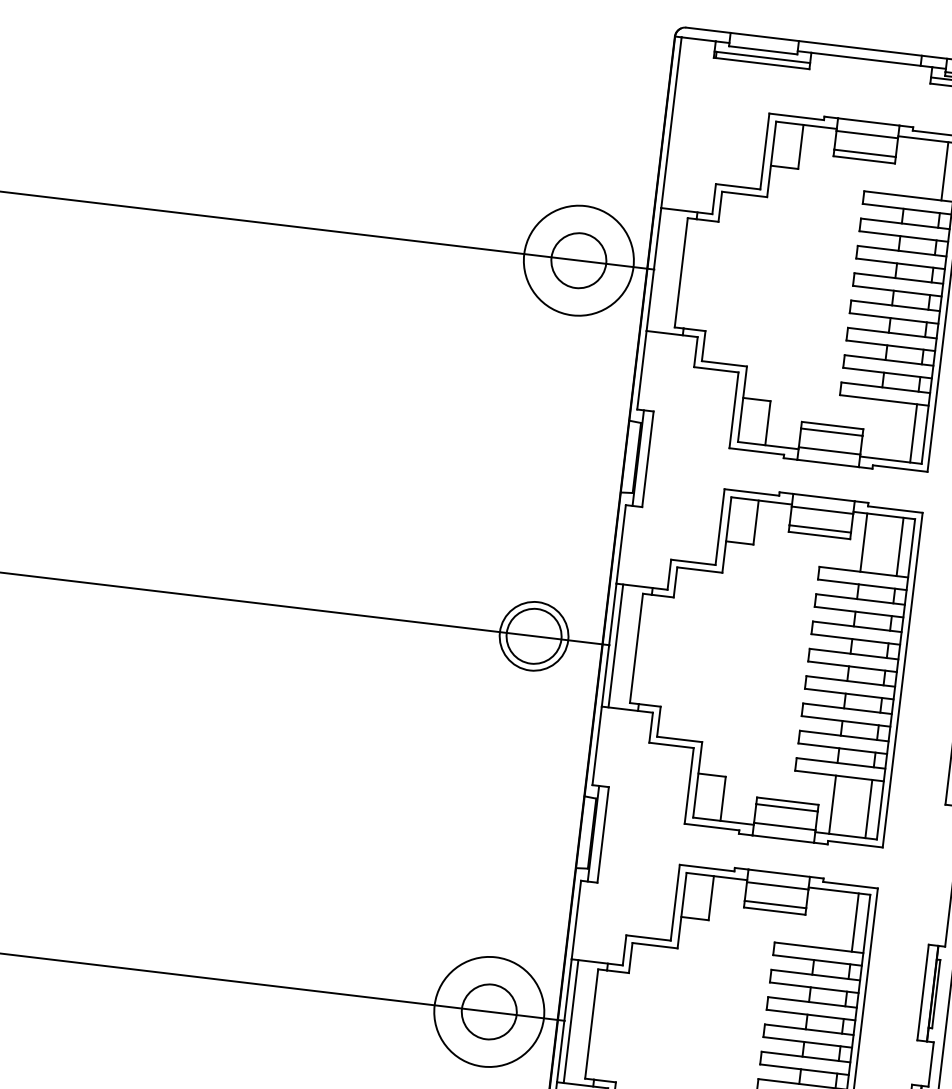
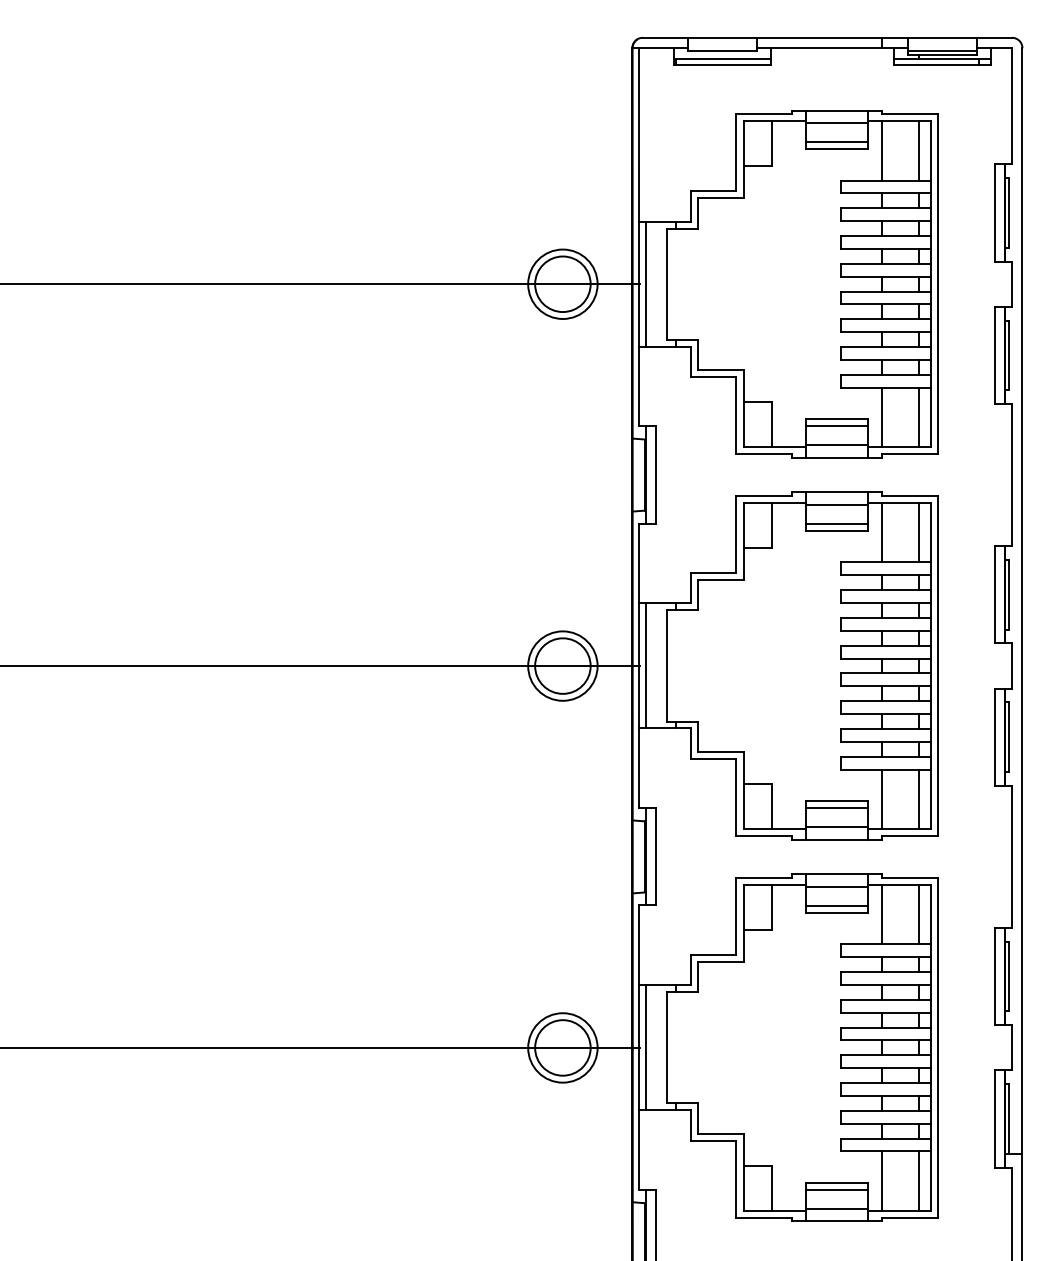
line: (908, 166) -> (882, 150), added
circle: (578, 259) -> (562, 283), size x0.62
line: (661, 269) -> (646, 283), added
line: (877, 428) -> (882, 416), added
line: (819, 918) -> (882, 914), added
circle: (488, 1011) -> (562, 1047), size x0.62

